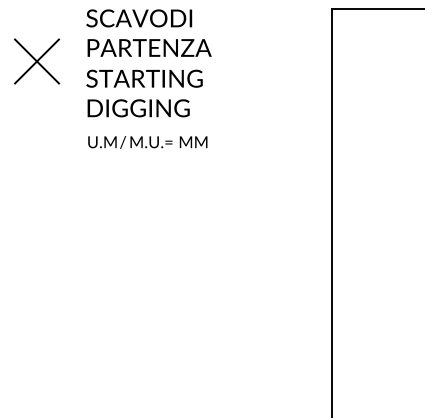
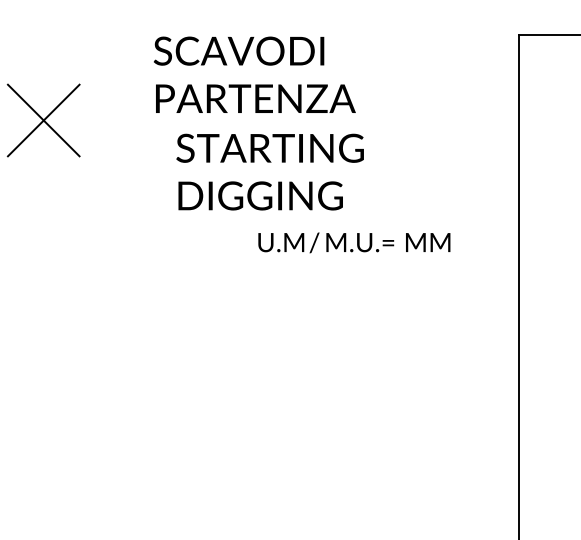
text: (148, 32) -> (253, 73), moved
text: (144, 93) -> (270, 172), moved
text: (147, 142) -> (353, 242), moved

